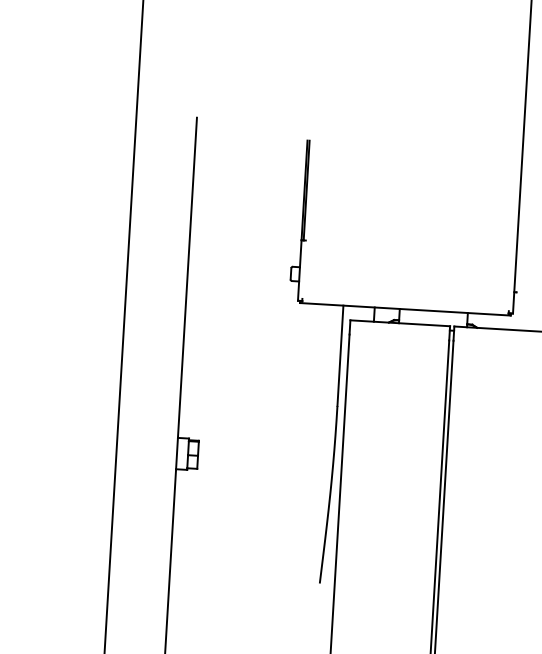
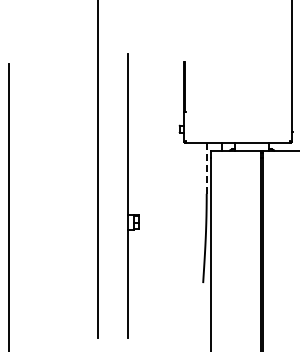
line: (339, 357) -> (206, 169), solid -> dashed

